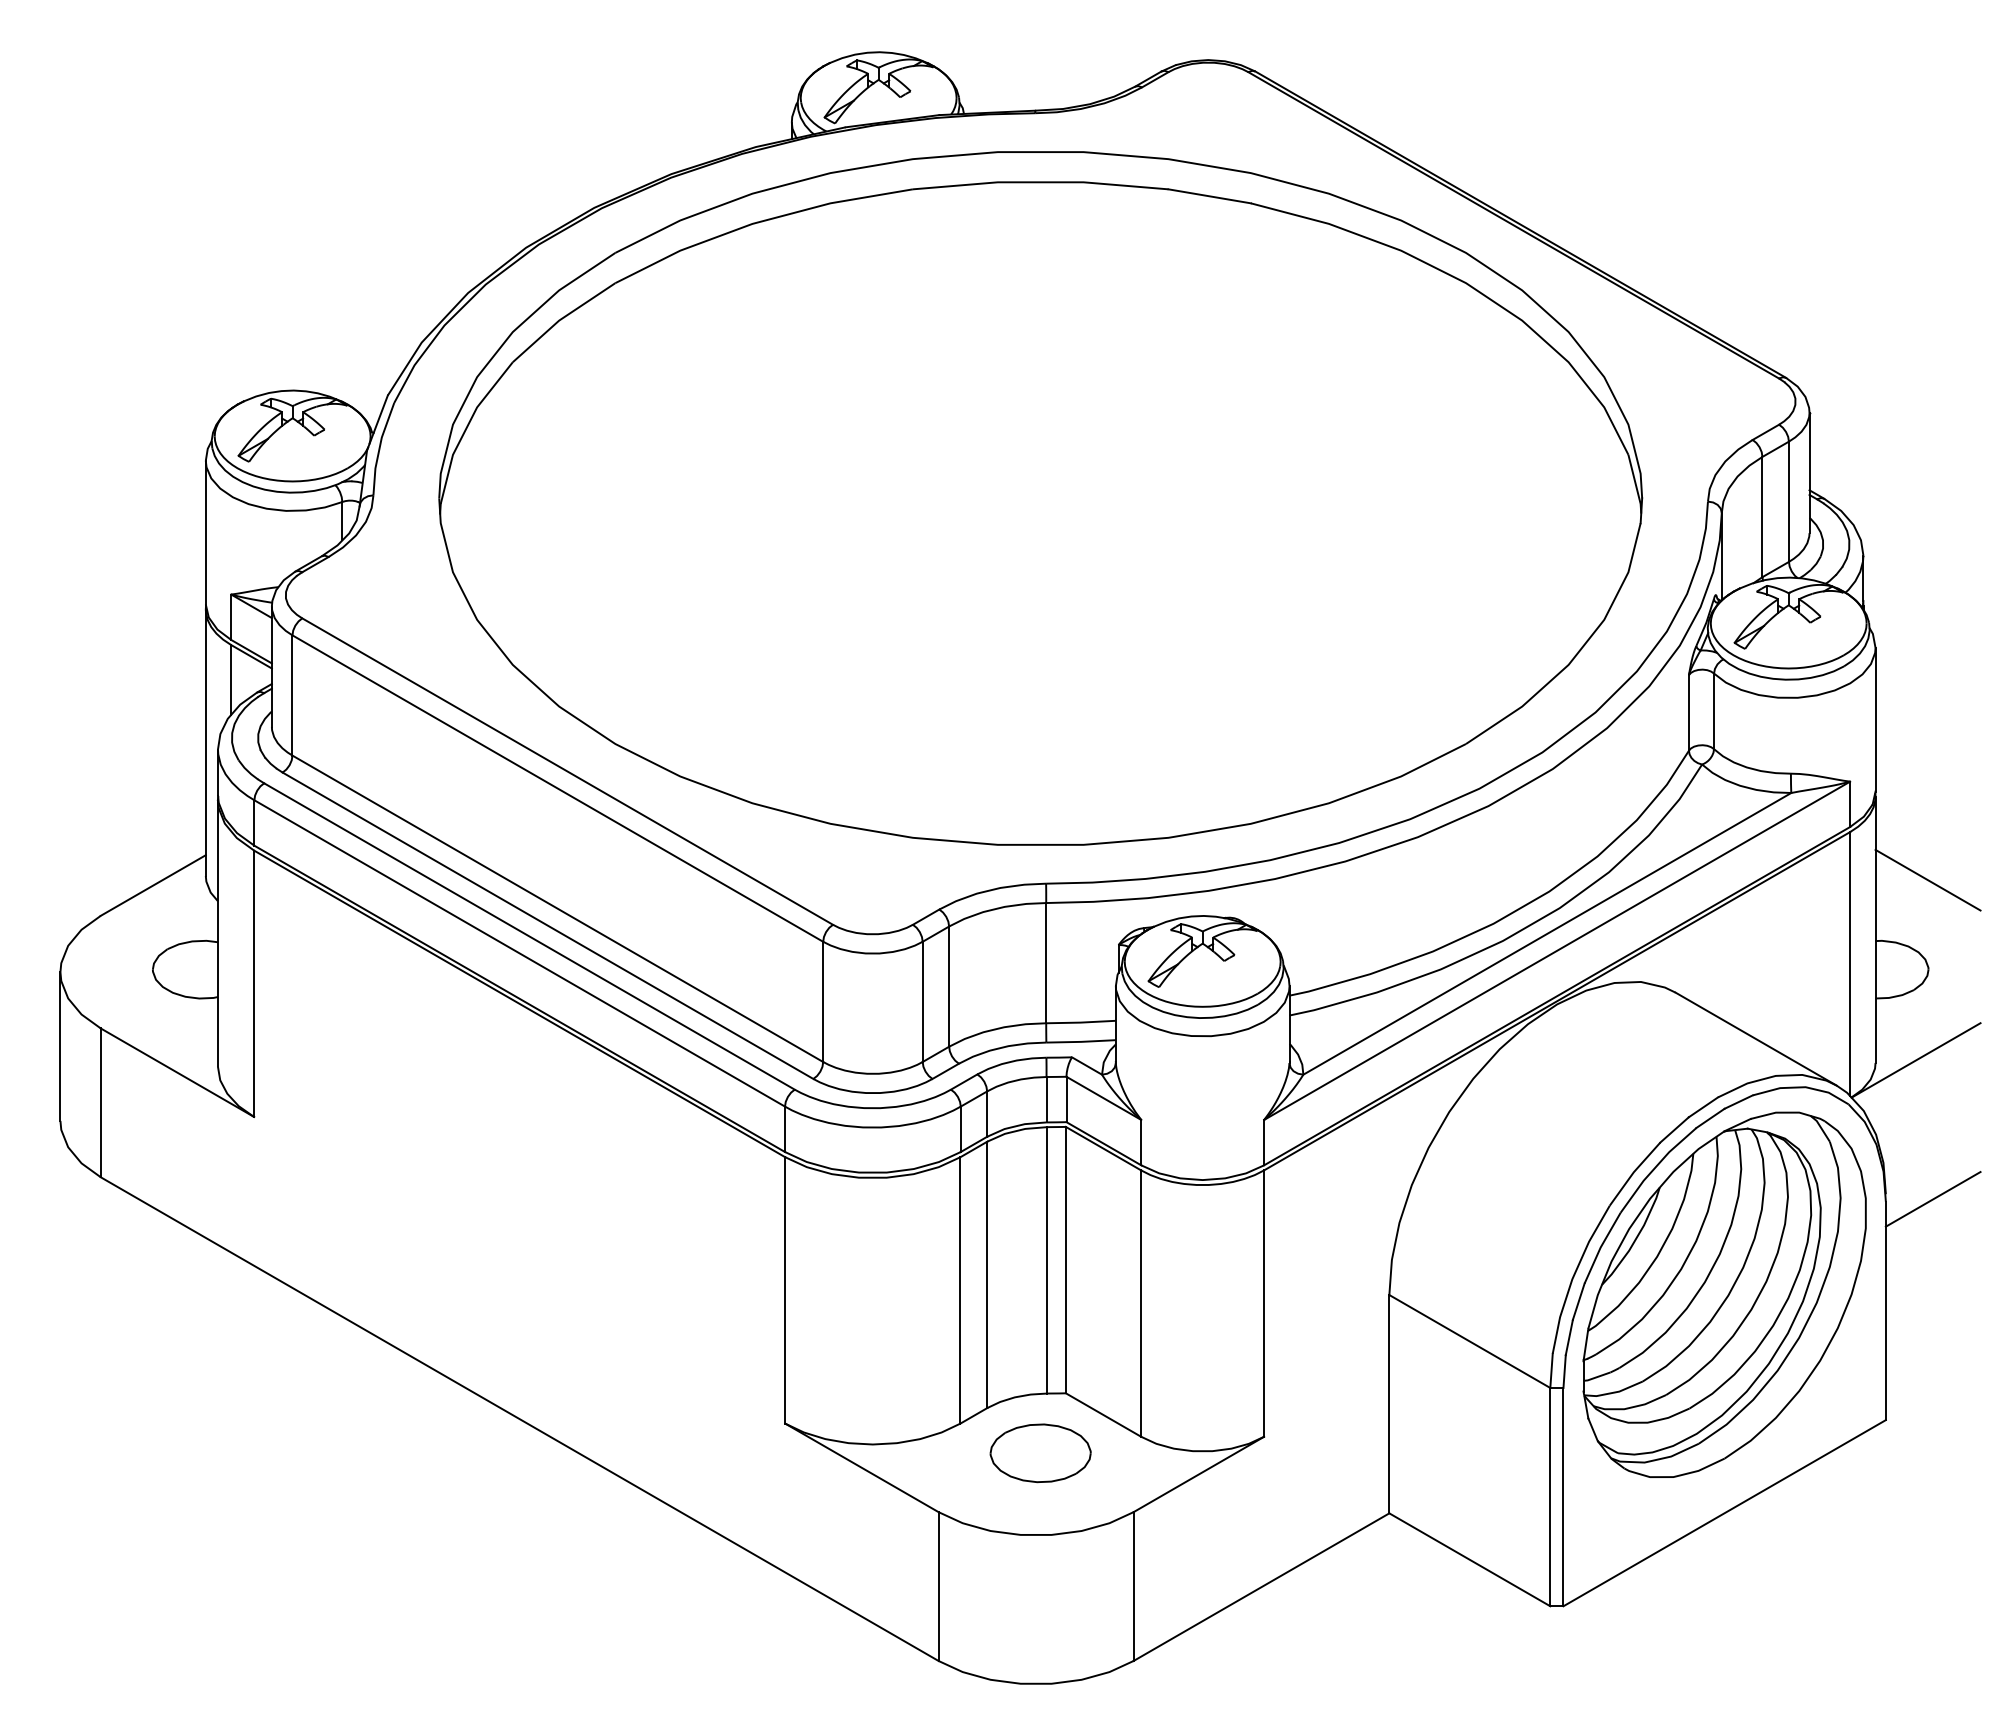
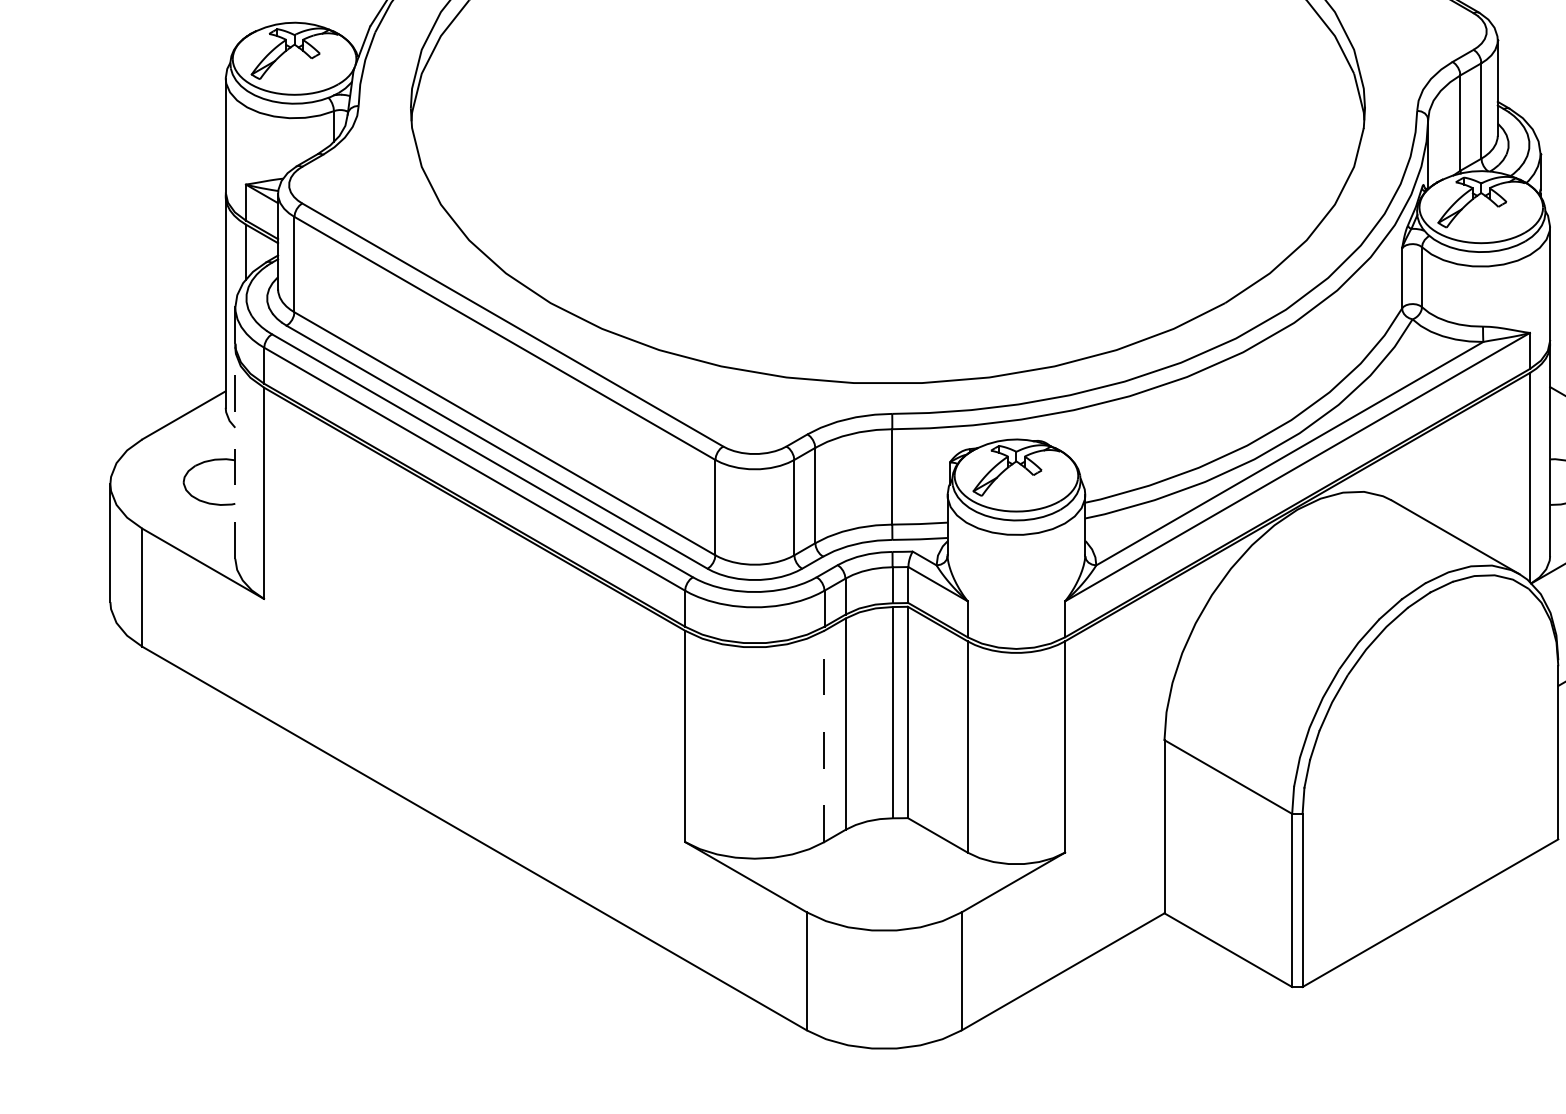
line: (217, 932) -> (234, 452), solid -> dashed
line: (960, 1289) -> (824, 735), solid -> dashed
part: (1724, 1294) -> (1430, 739), removed
part: (1040, 1453) -> (887, 865), removed

